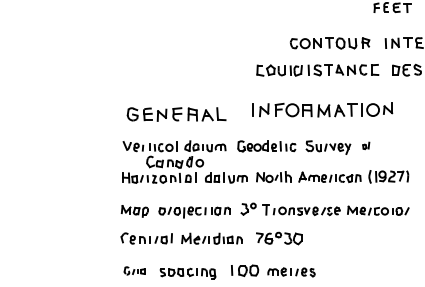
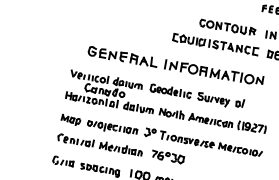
part: (176, 114) -> (122, 56), moved
part: (366, 145) -> (240, 103), size x1.67
part: (134, 270) -> (63, 161), size x1.43

